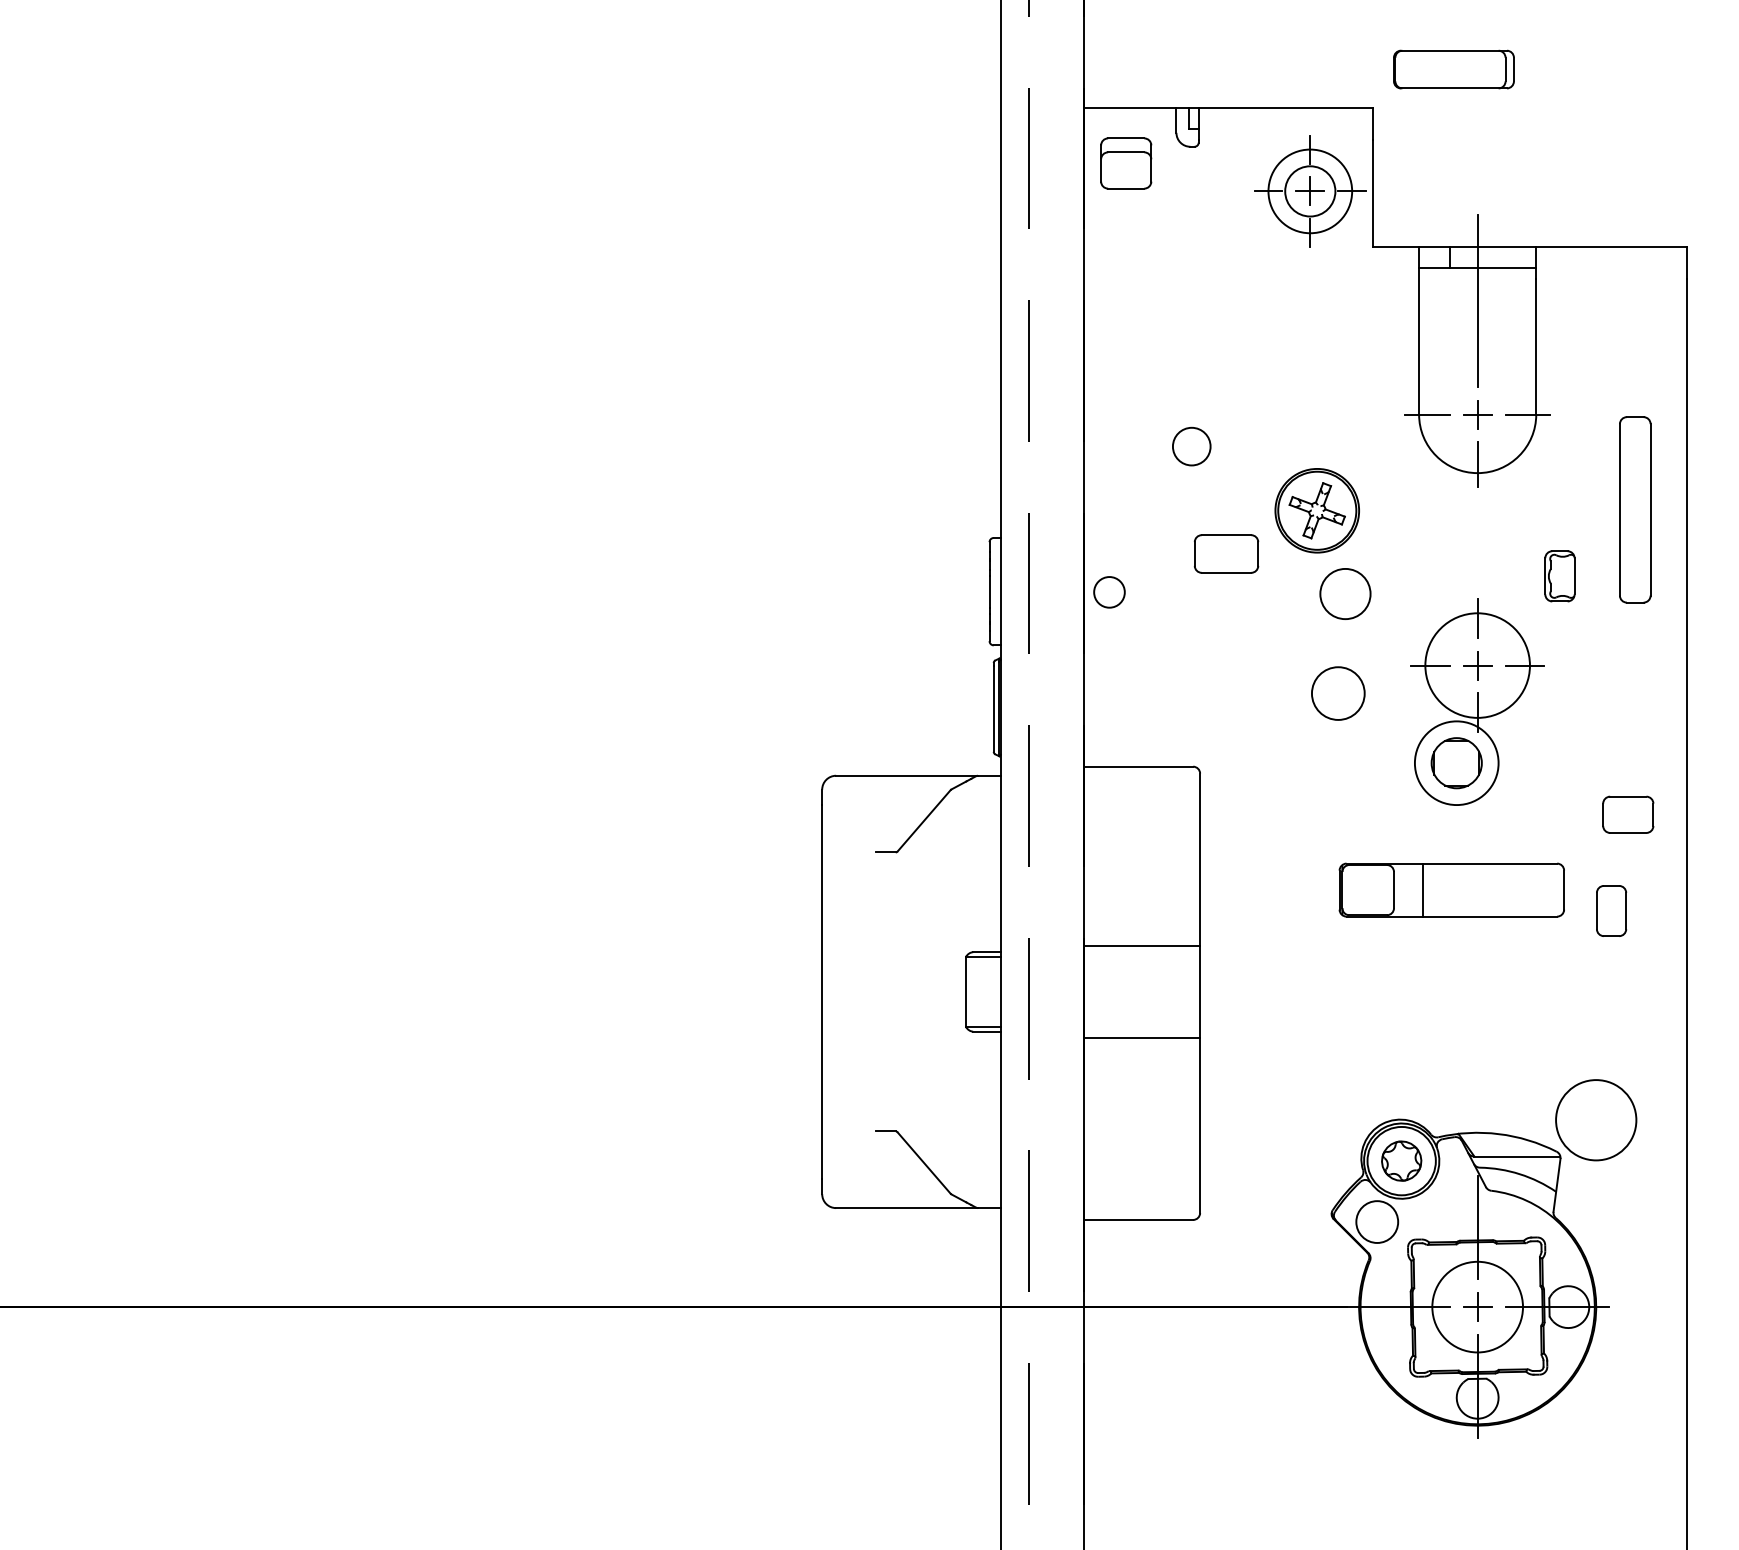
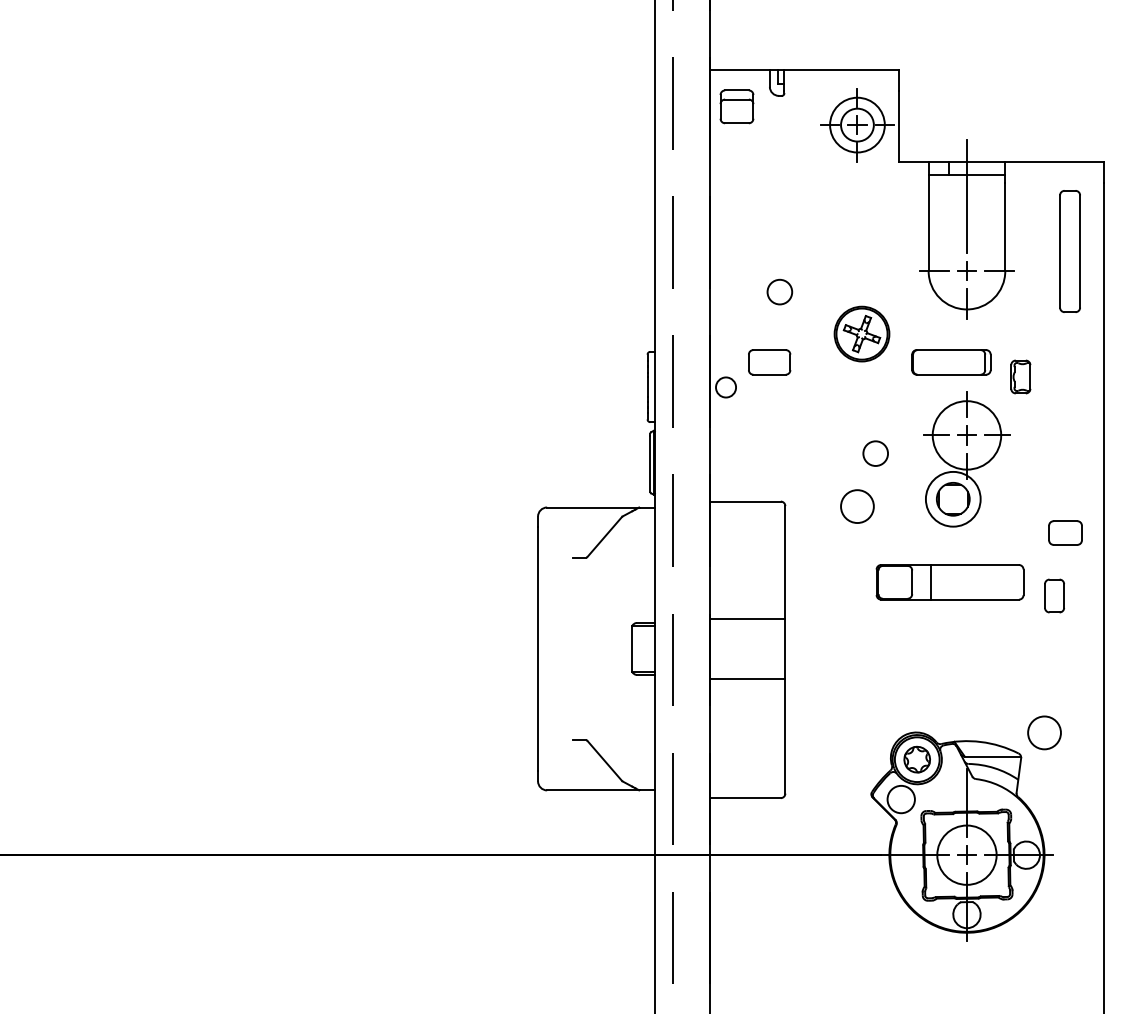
part: (1454, 69) -> (951, 362), moved
part: (1634, 509) -> (1069, 251), moved
part: (1226, 554) -> (769, 362), moved
circle: (1345, 593) -> (857, 506), moved
circle: (1337, 693) -> (875, 453), size x0.71
circle: (1596, 1119) -> (1044, 732), size x0.62

